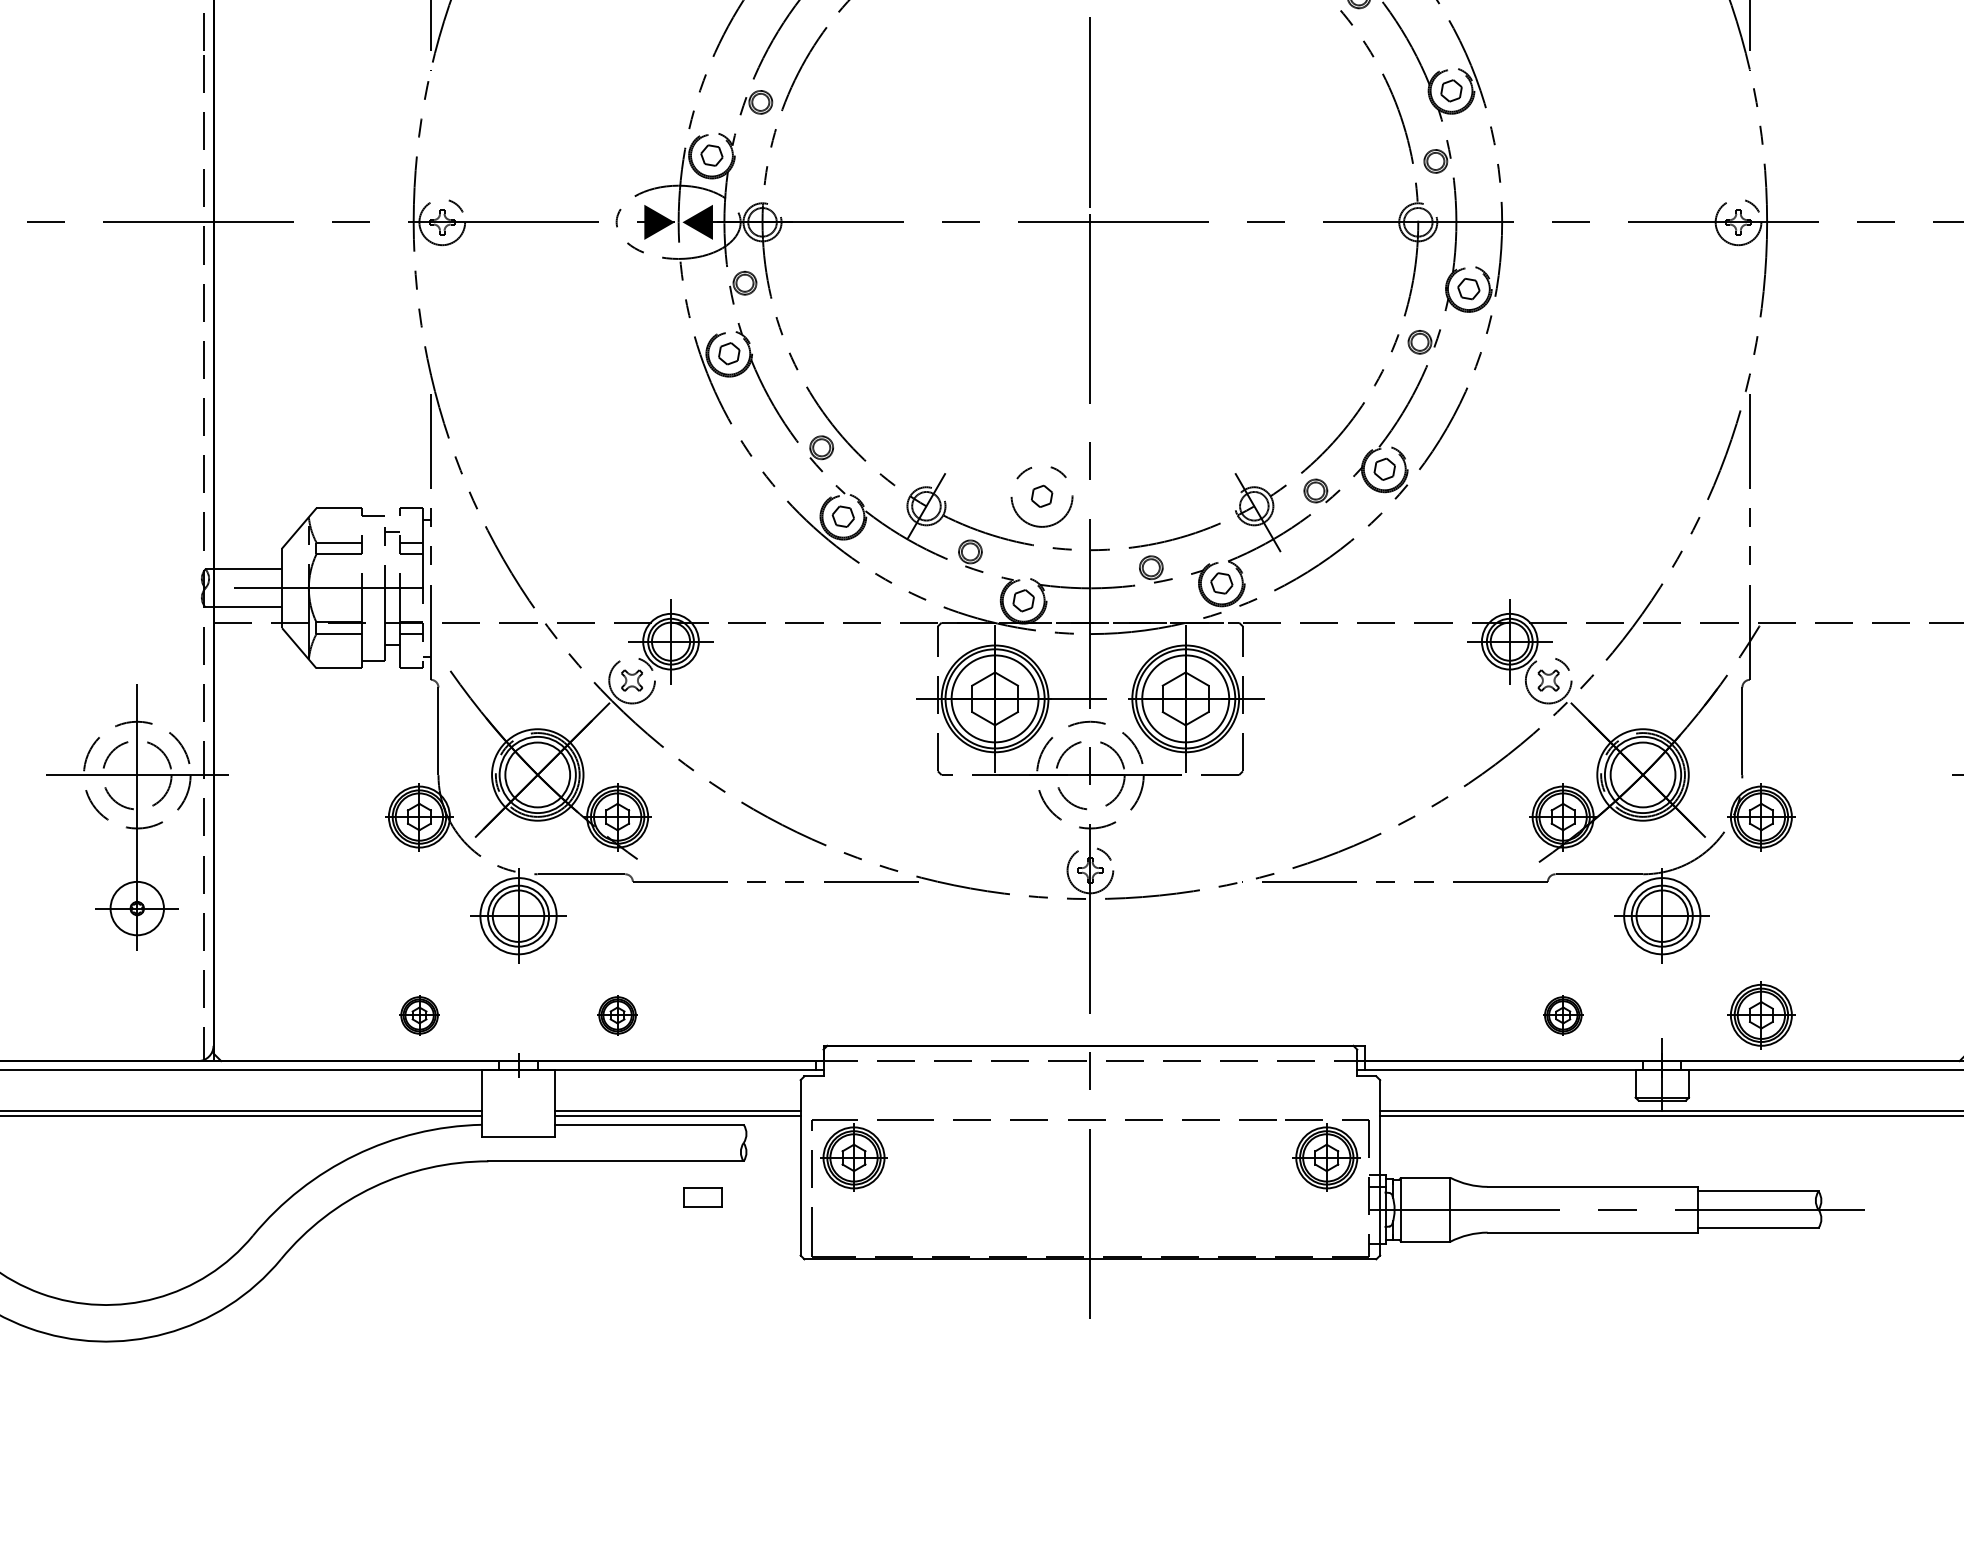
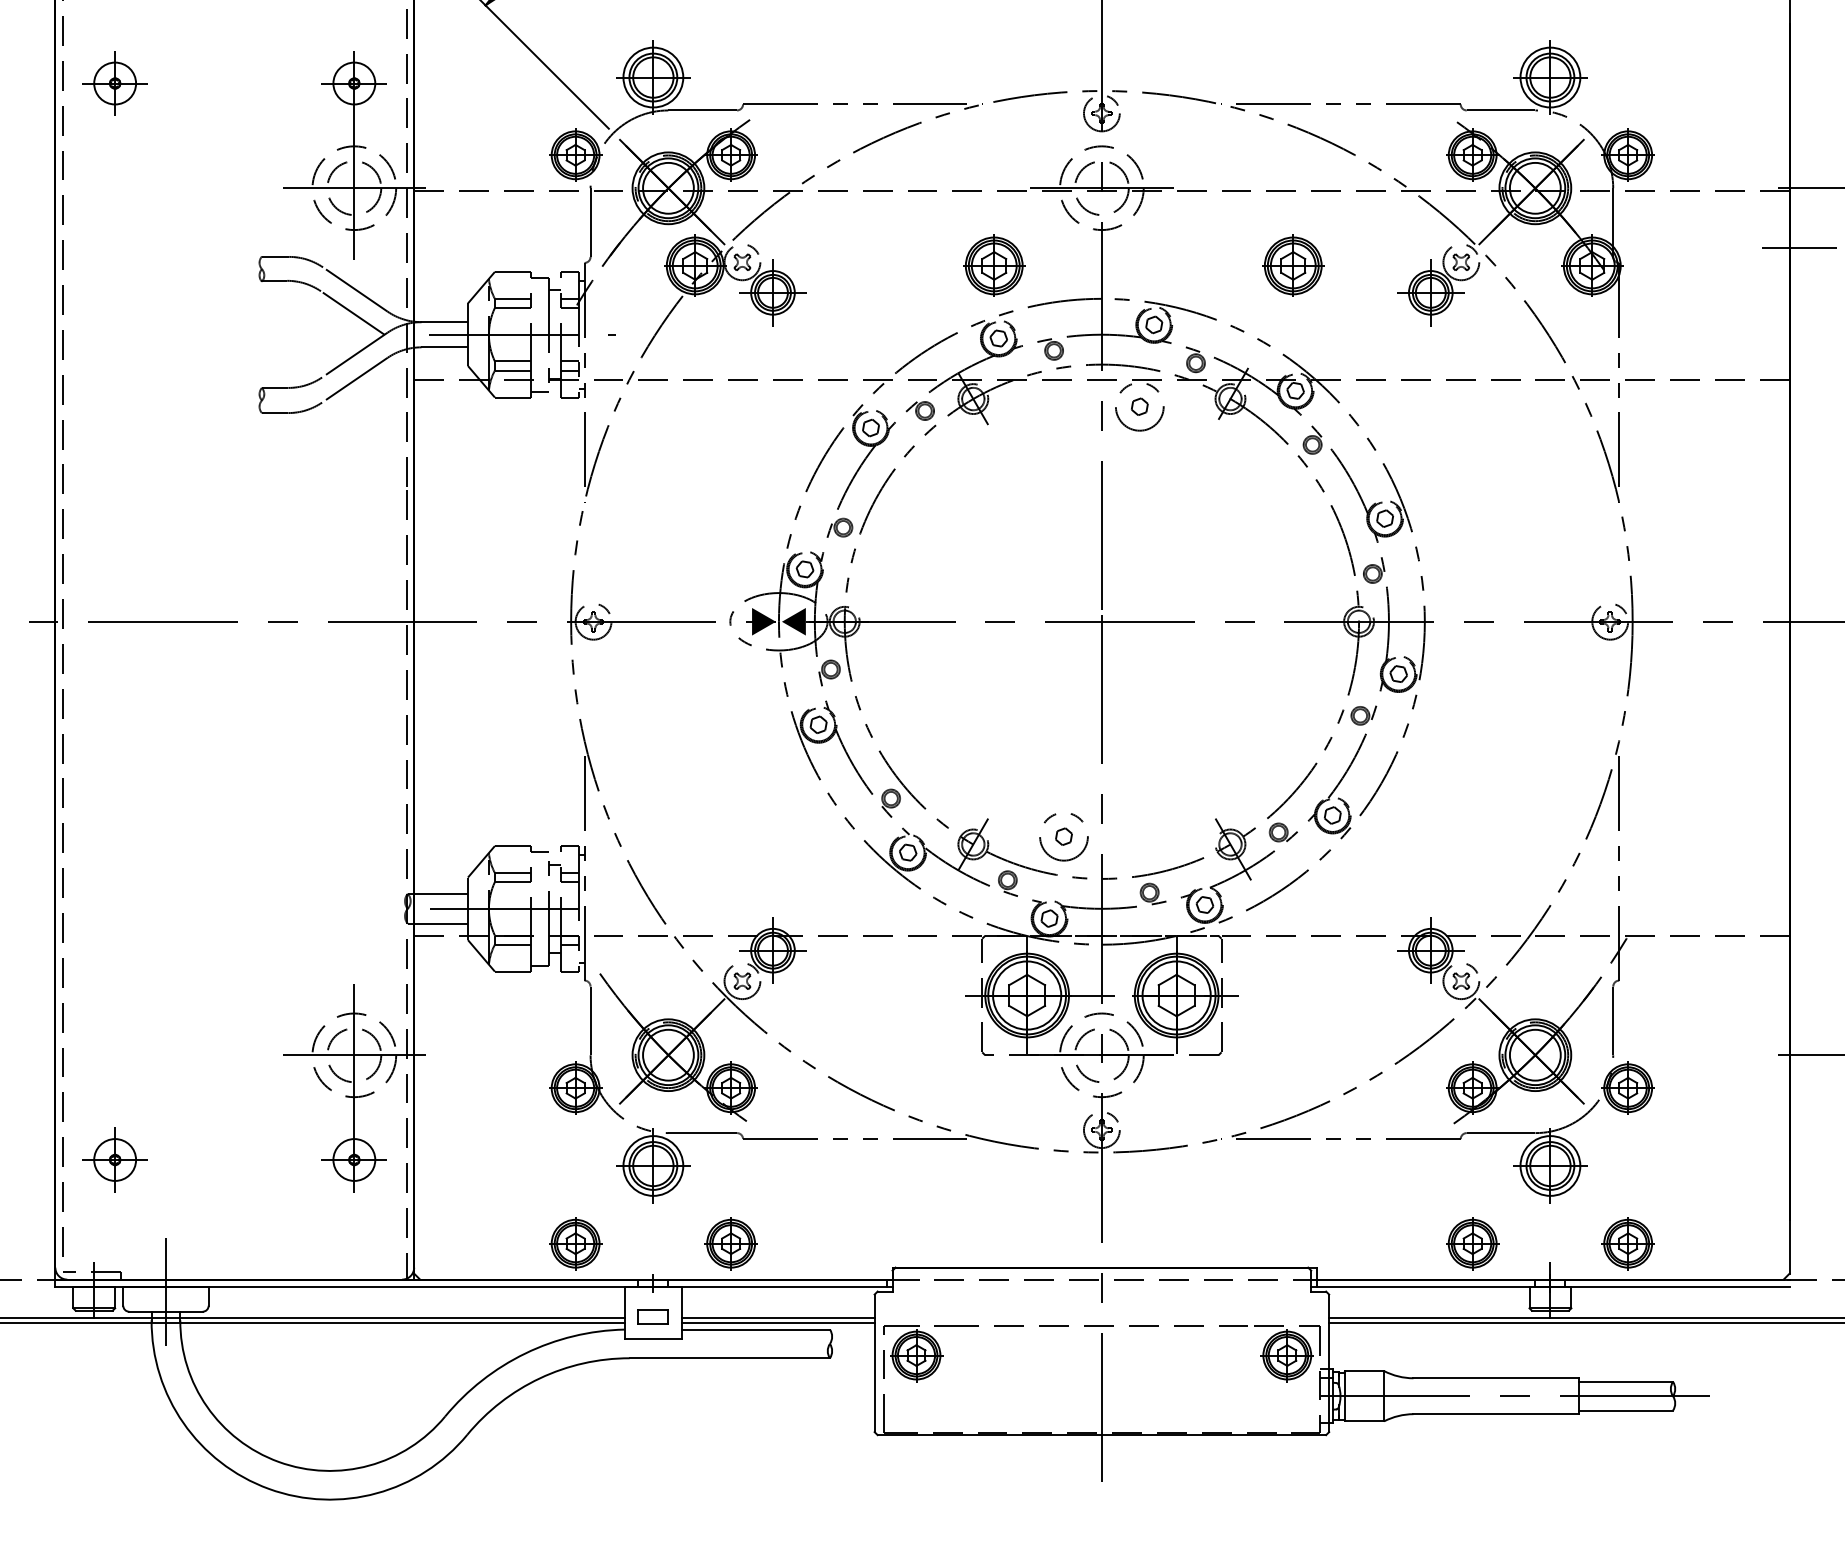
part: (419, 1015) -> (575, 1243), size x1.67
part: (616, 1015) -> (730, 1243), size x1.67
part: (1562, 1015) -> (1472, 1243), size x1.67
part: (702, 1197) -> (652, 1316), moved

